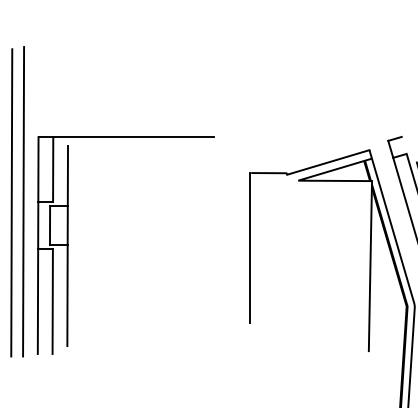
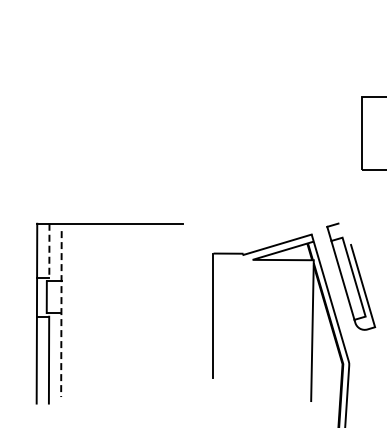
line: (53, 169) -> (49, 250), solid -> dashed
line: (11, 201) -> (14, 277), removed
line: (23, 201) -> (24, 277), removed
line: (67, 246) -> (61, 314), solid -> dashed

